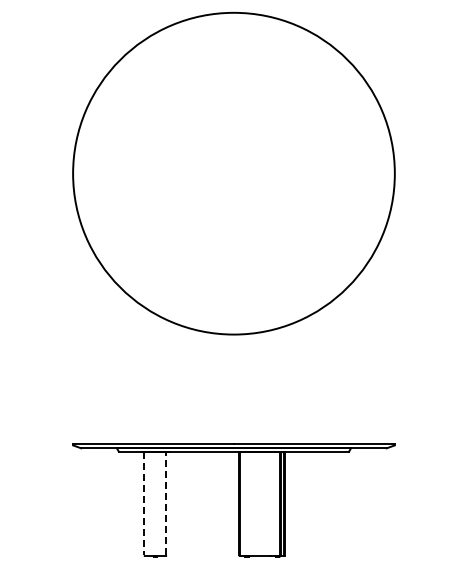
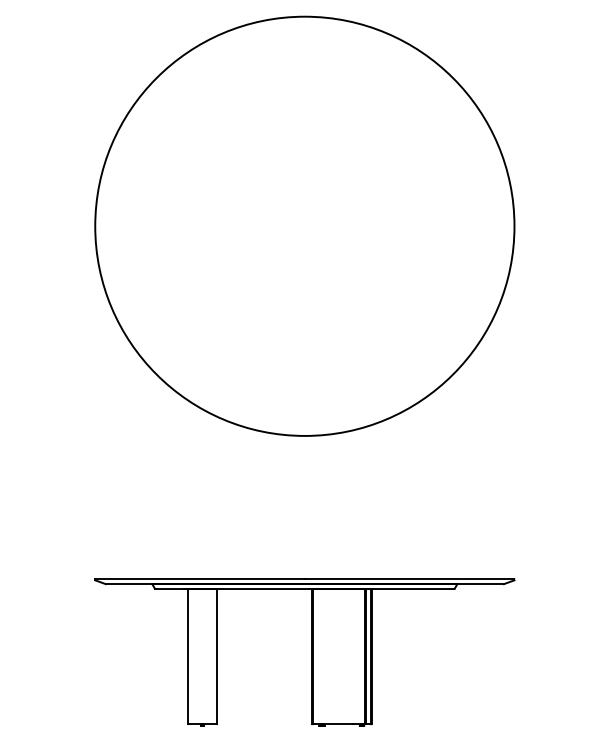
line: (144, 503) -> (188, 656), dashed -> solid
line: (166, 503) -> (216, 656), dashed -> solid

